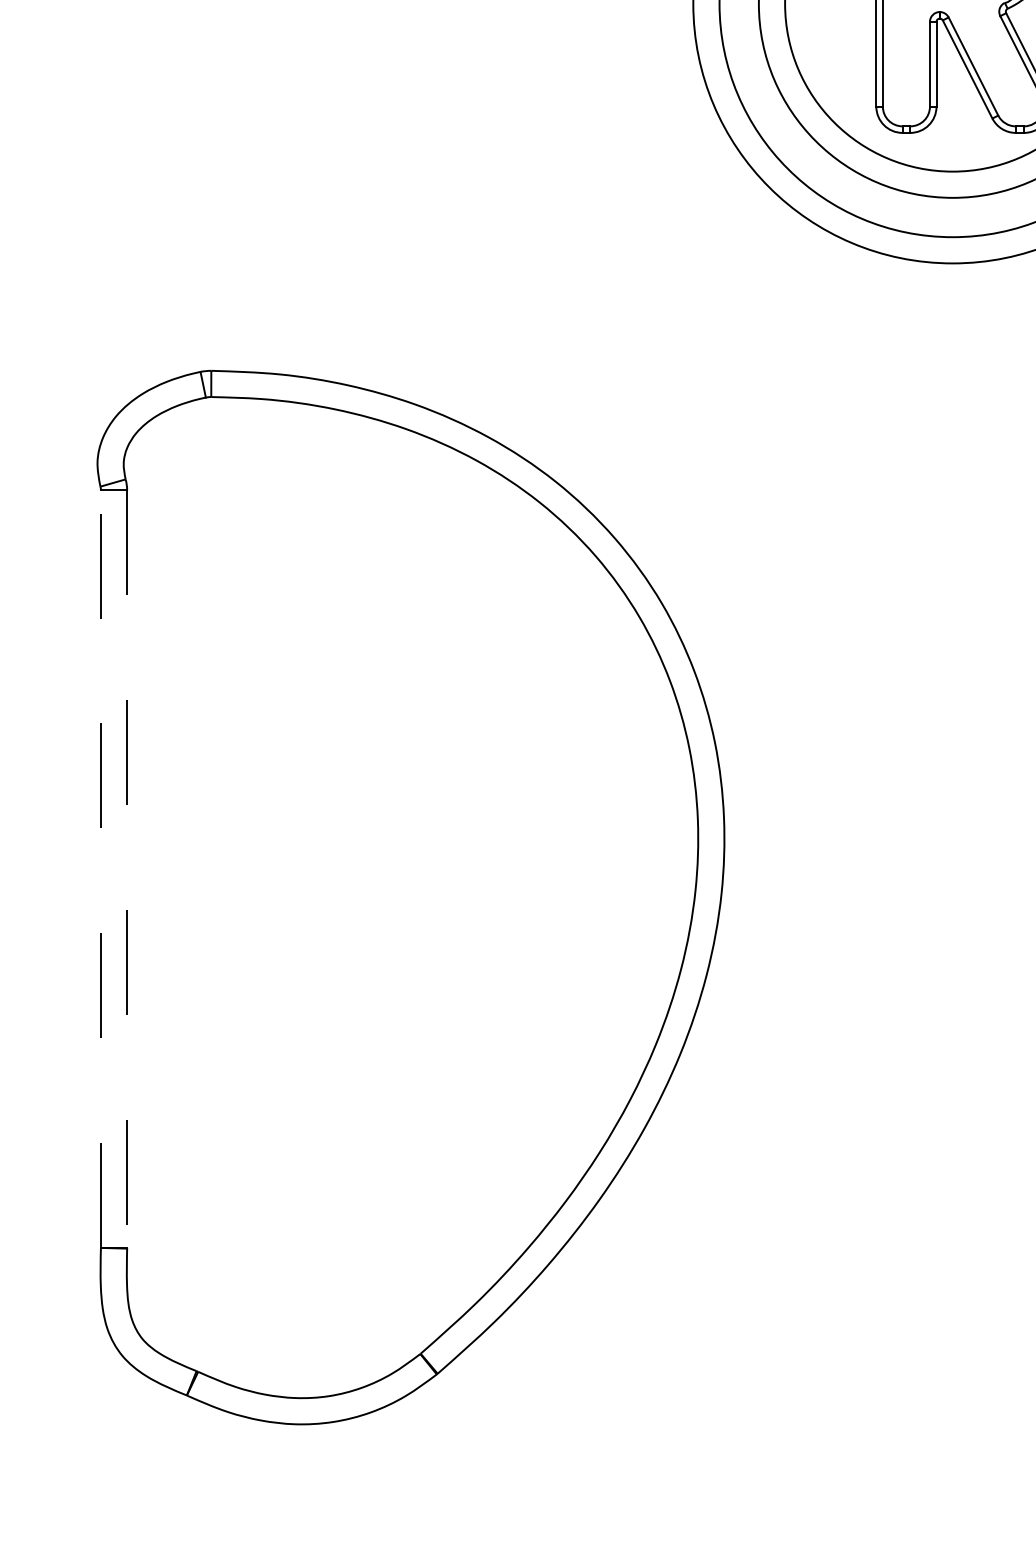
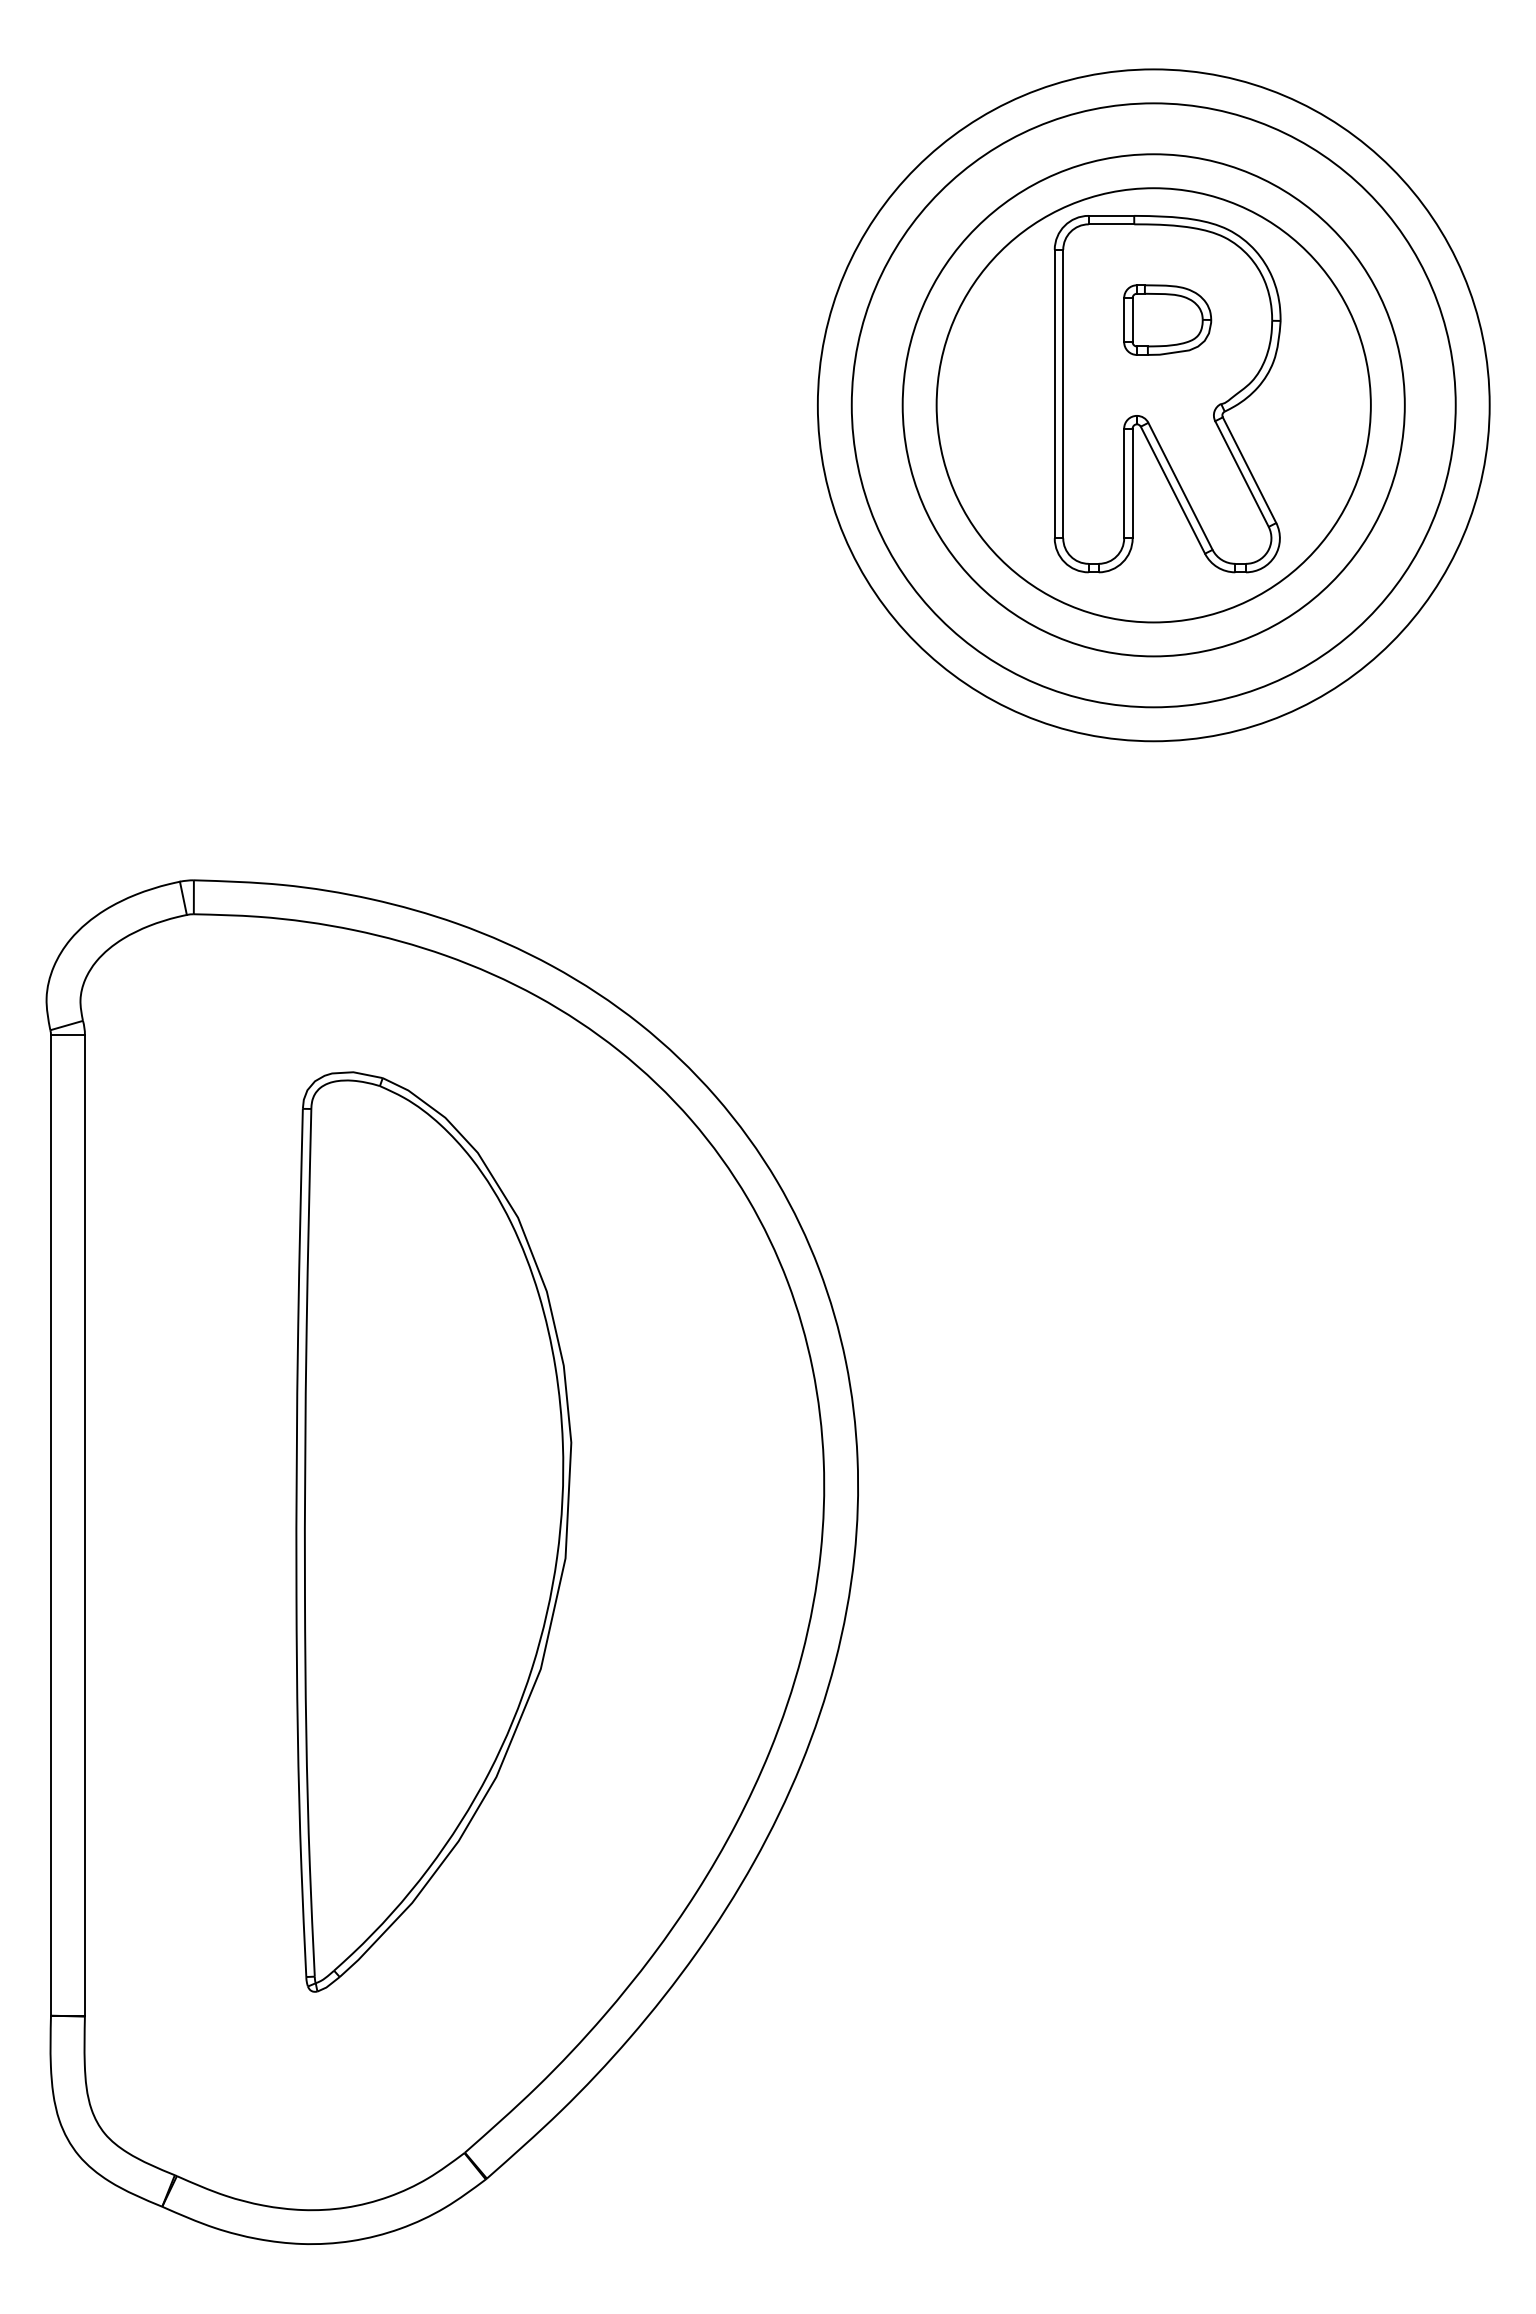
line: (101, 868) -> (51, 1524), dashed -> solid
line: (126, 869) -> (84, 1525), dashed -> solid
part: (396, 873) -> (433, 1531), added

